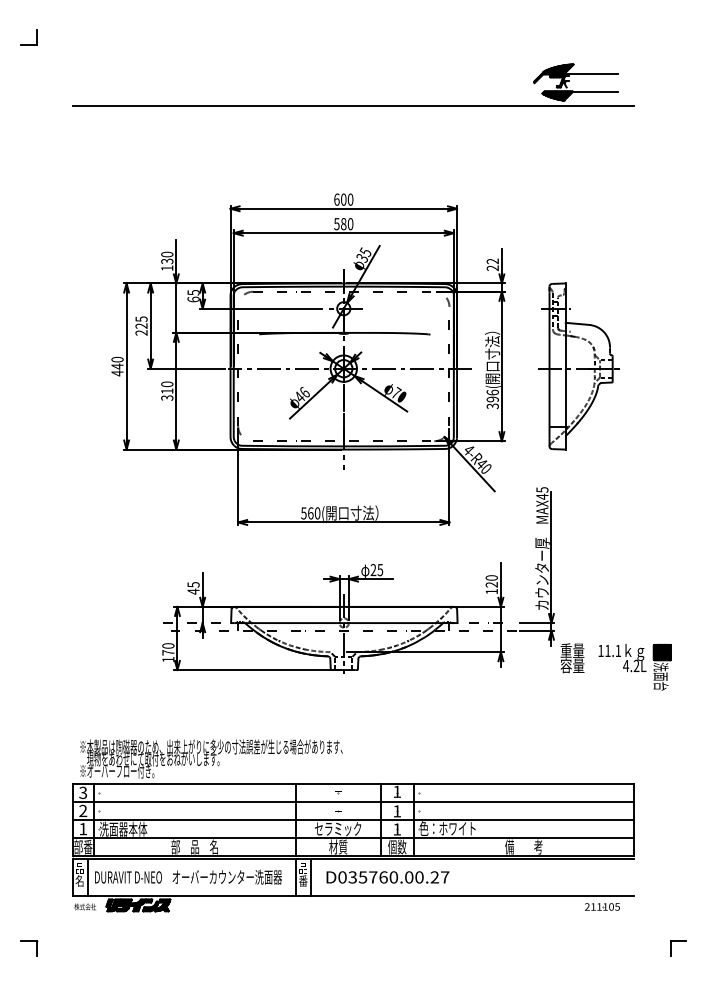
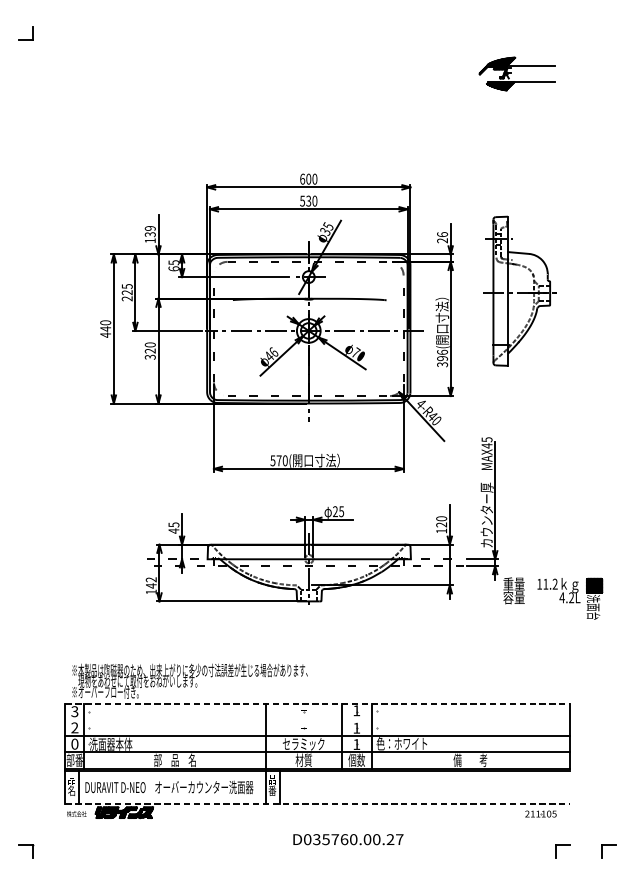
line: (353, 106) -> (317, 95), removed
text: (343, 224) -> (308, 201), 580 -> 530
text: (167, 254) -> (150, 228), 130 -> 139
text: (492, 261) -> (442, 234), 22 -> 26
part: (578, 366) -> (519, 291), moved
text: (167, 390) -> (150, 350), 310 -> 320
text: (310, 513) -> (278, 460), 560( -> 570(
text: (168, 649) -> (151, 582), 170 -> 142
text: (618, 650) -> (555, 583), 11.1 -> 11.2
line: (353, 783) -> (317, 703), solid -> dashed
line: (353, 801) -> (317, 719), removed
text: (83, 829) -> (75, 744), 1 -> 0
text: (387, 877) -> (348, 839), moved
line: (353, 895) -> (317, 803), solid -> dashed
part: (627, 941) -> (563, 845), added

